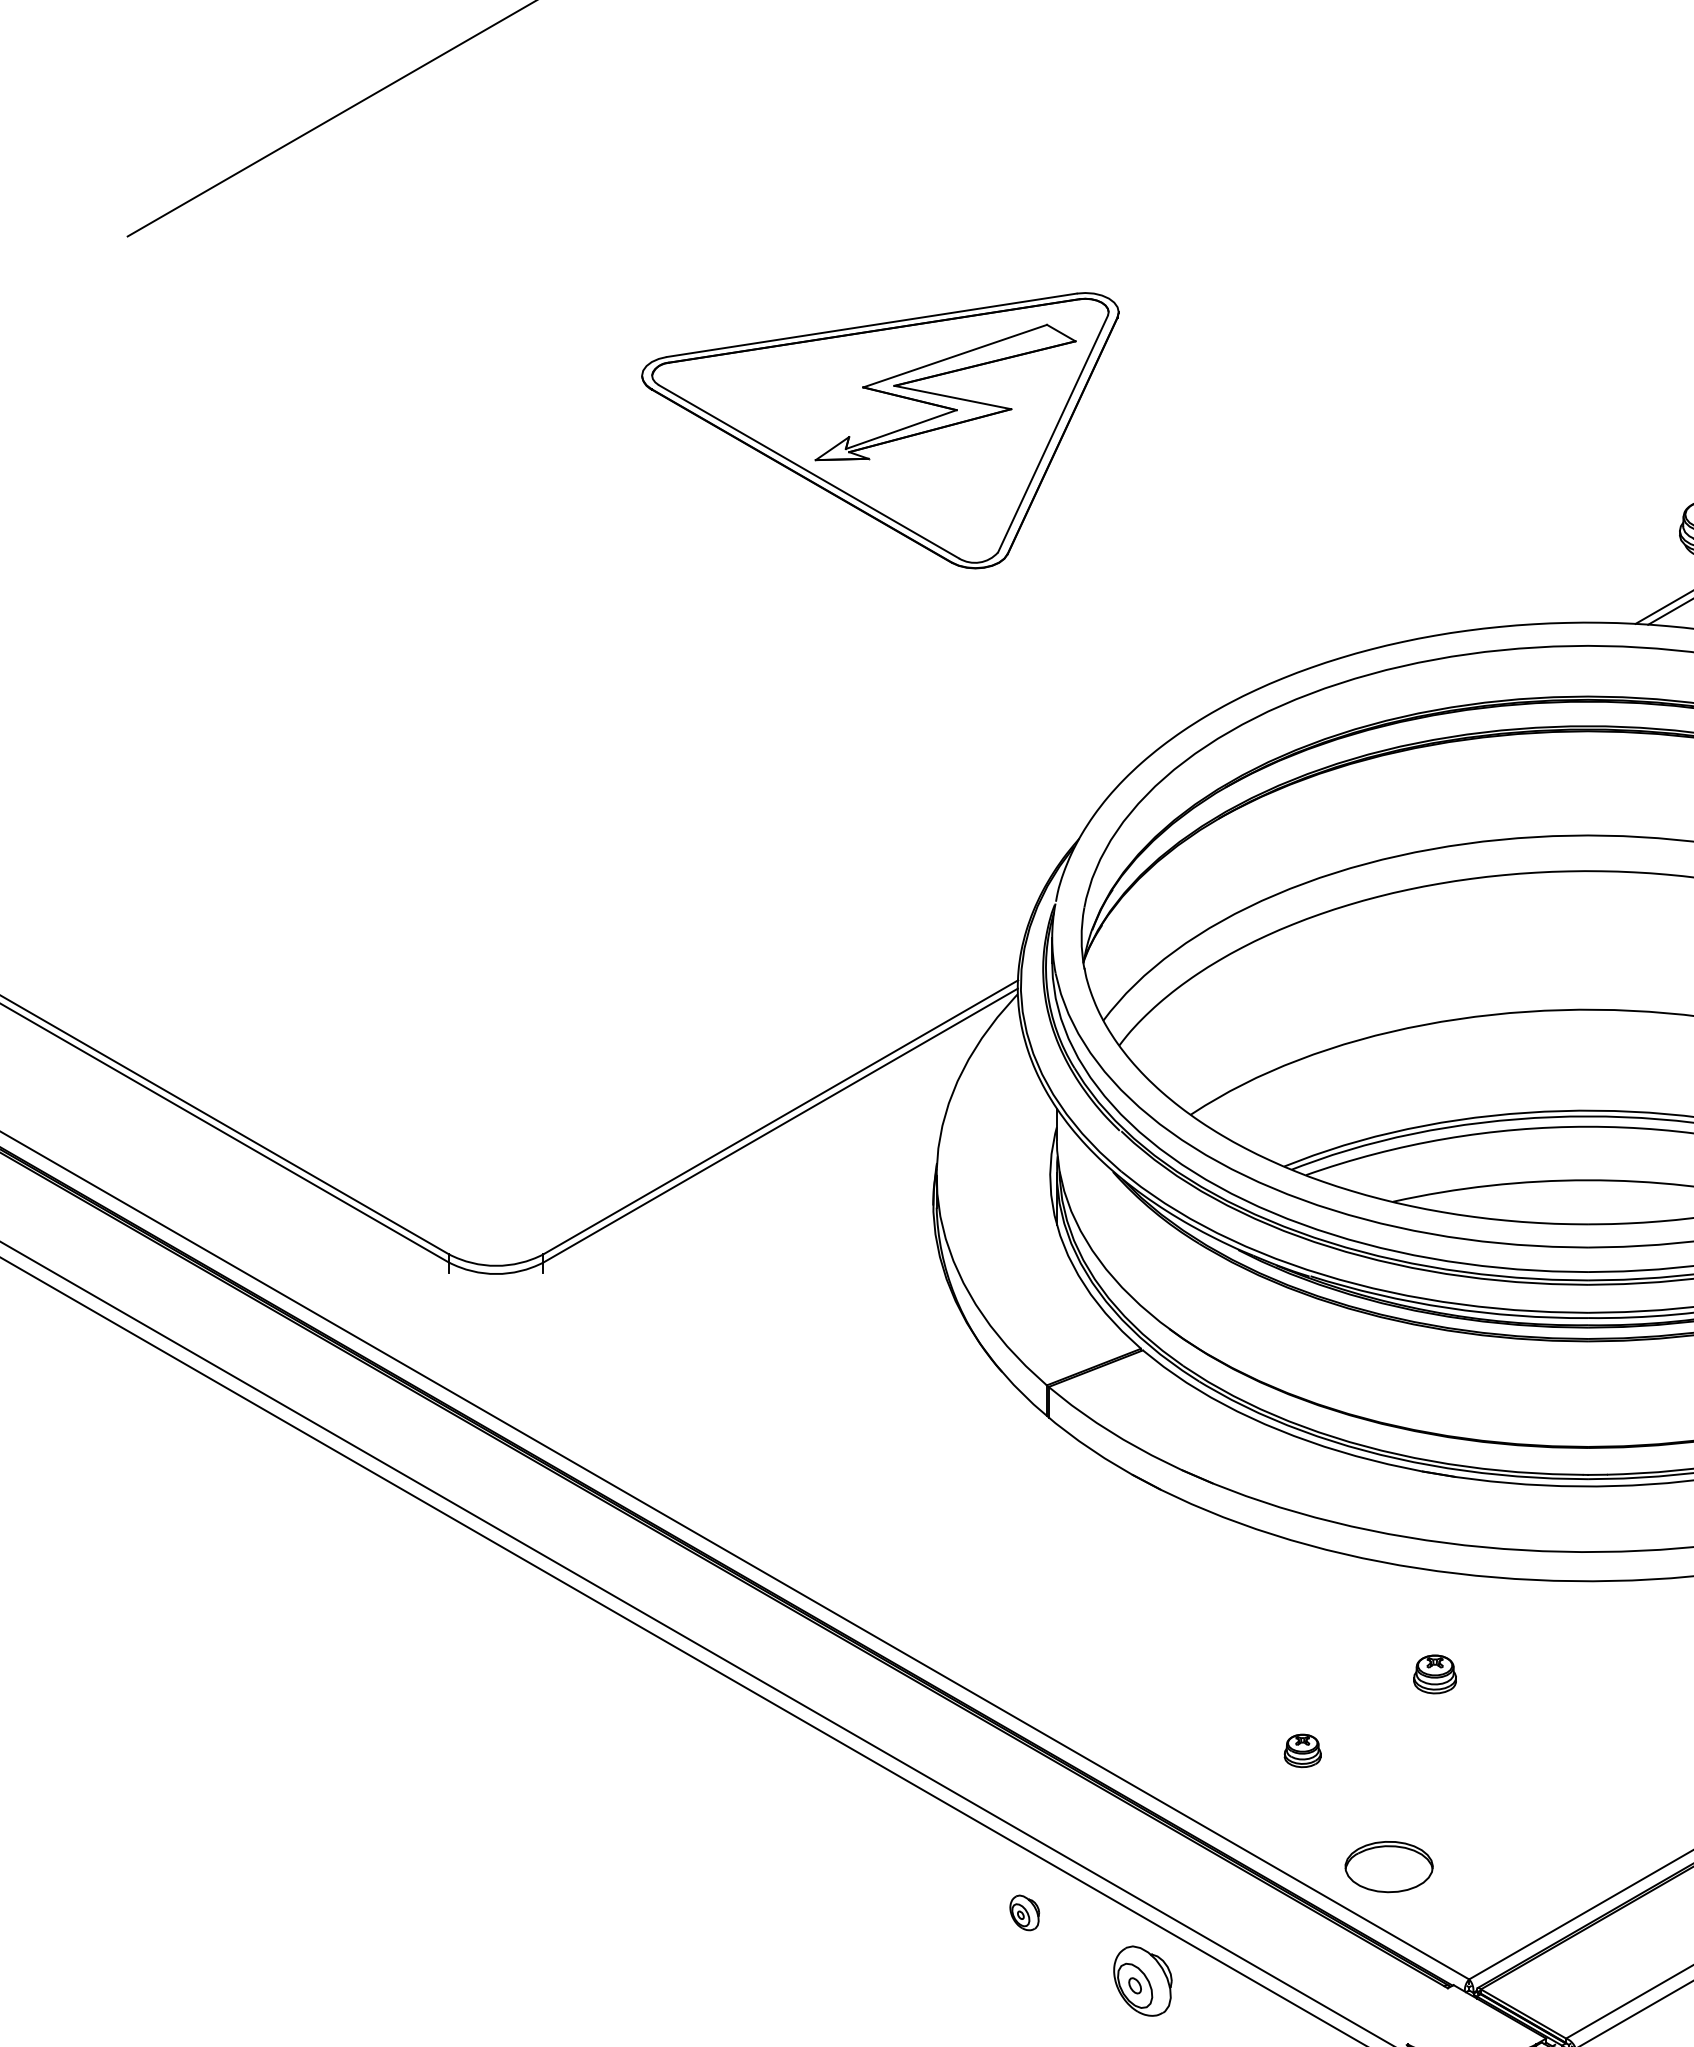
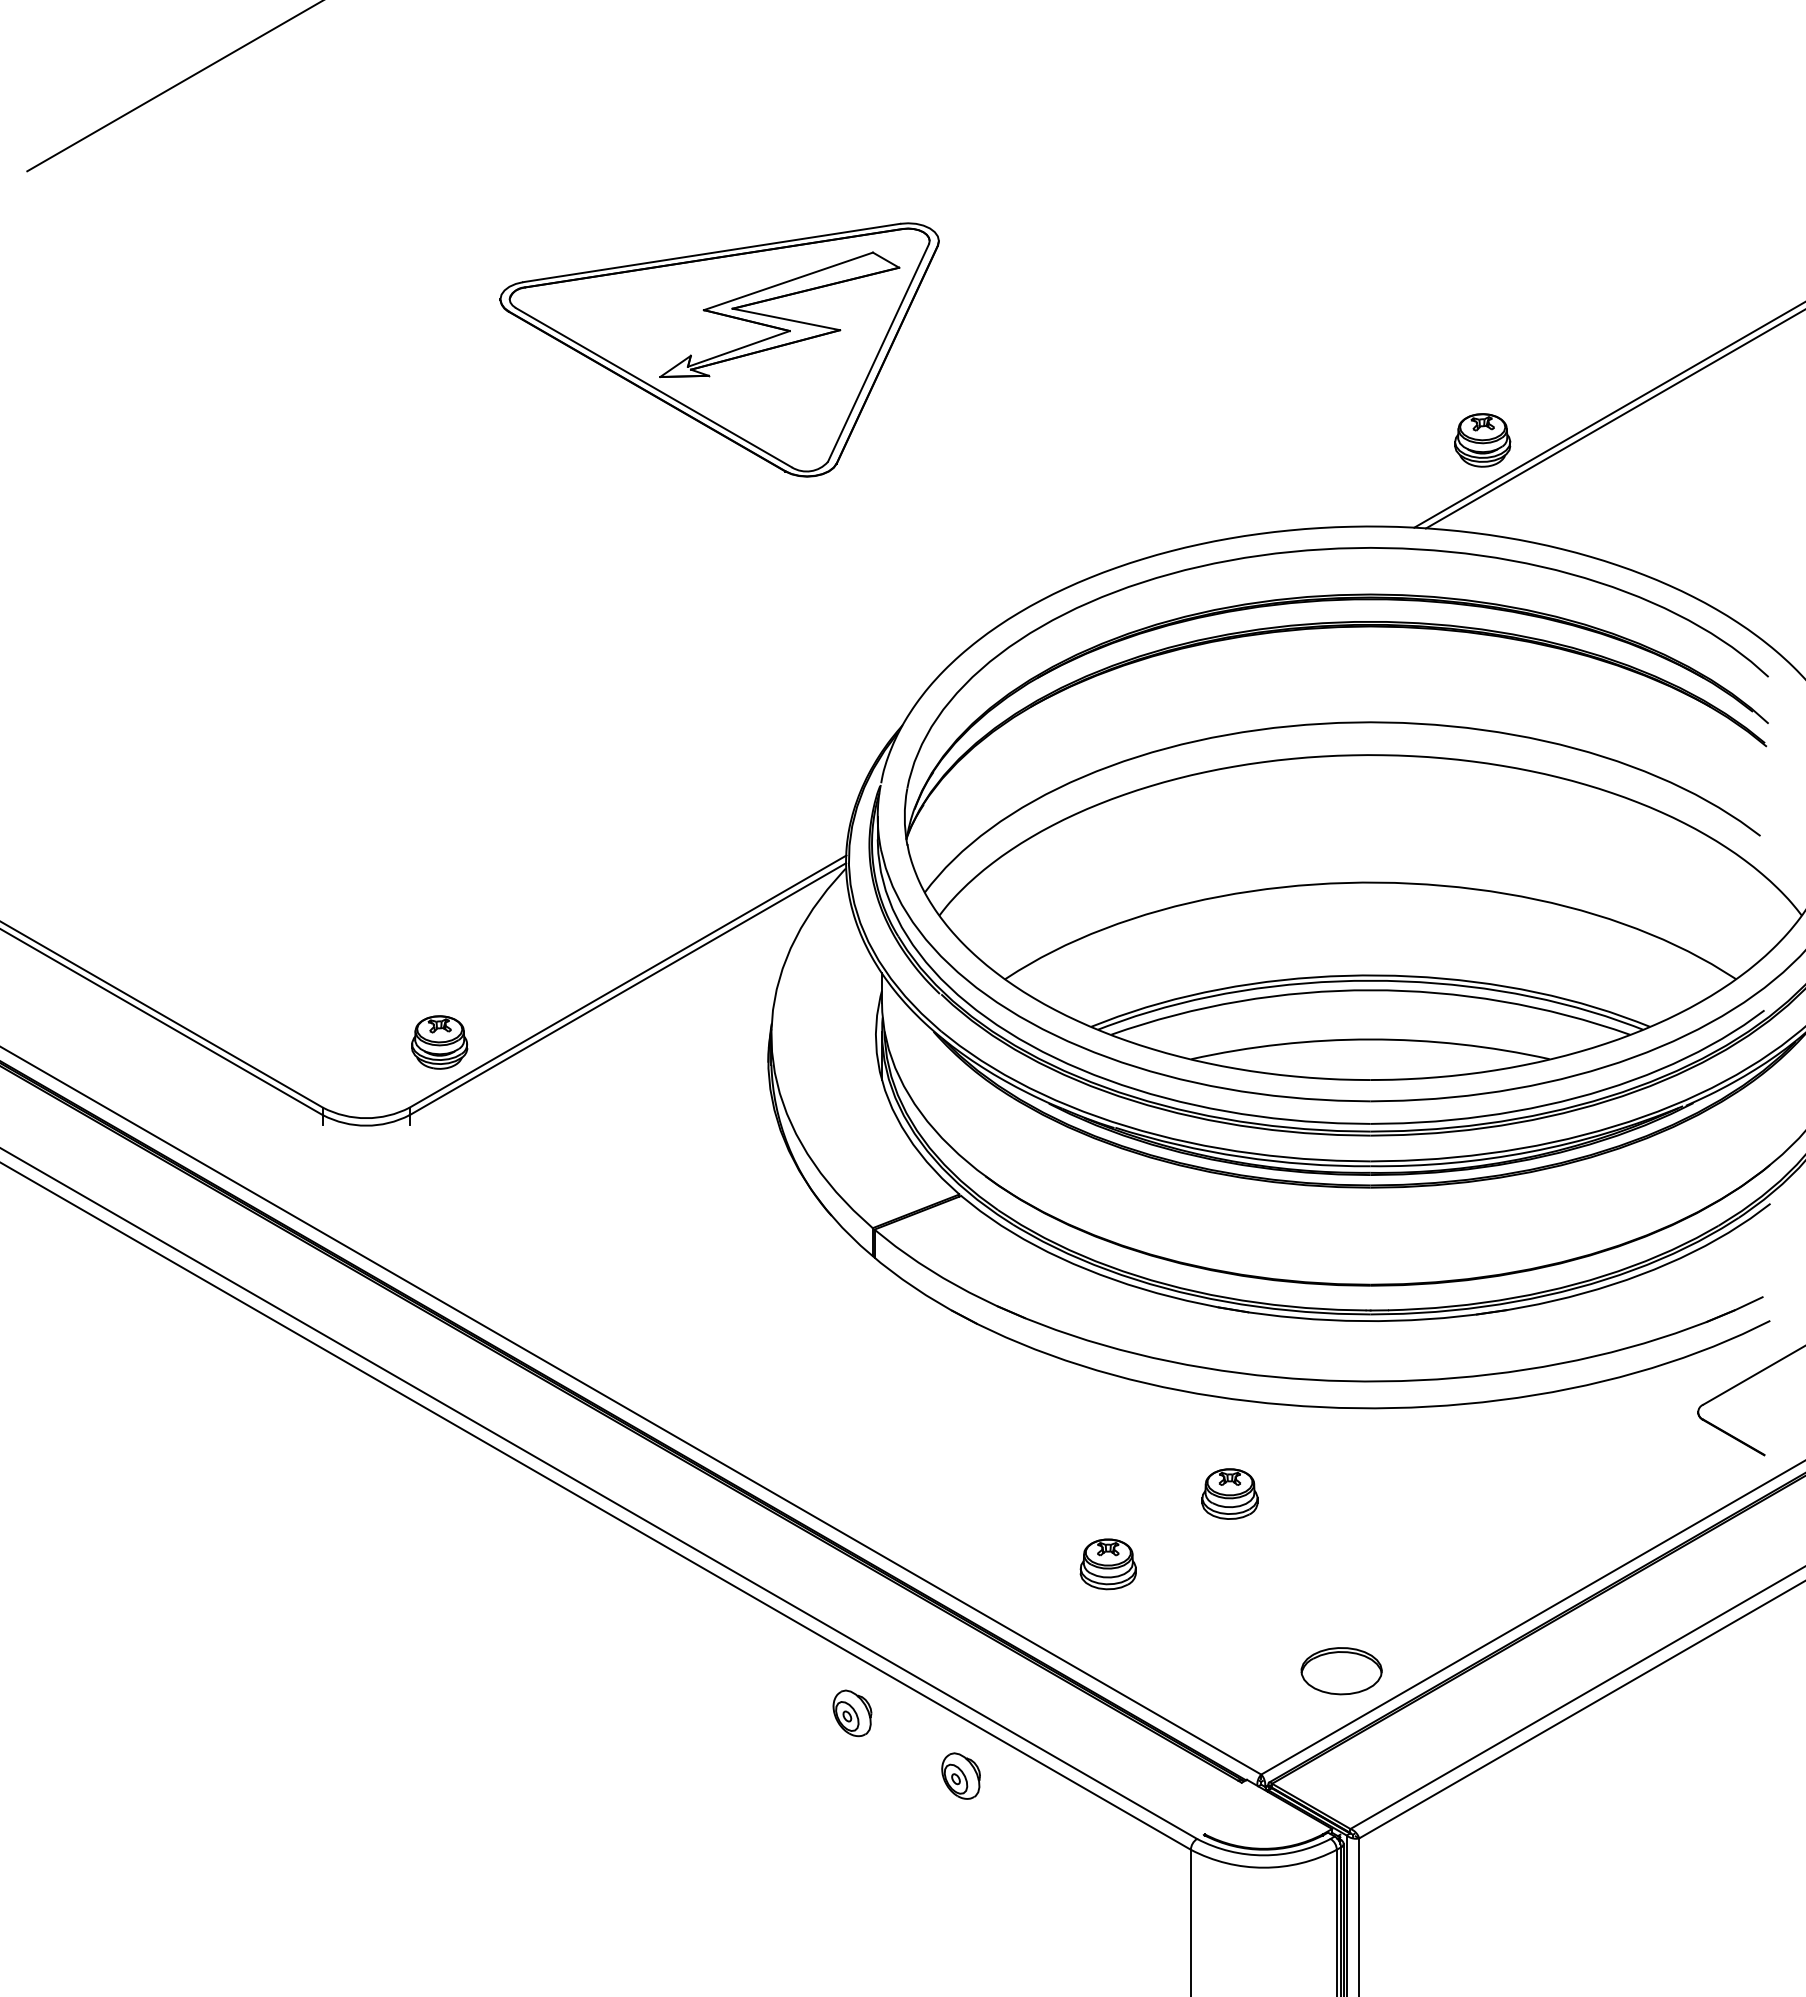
part: (575, 1183) -> (439, 1042), added
part: (1434, 1673) -> (1229, 1493), size x1.43
part: (1301, 1751) -> (1107, 1564), size x1.67
part: (1388, 1867) -> (1341, 1671), moved
part: (1024, 1913) -> (852, 1713), size x1.43
part: (1142, 1980) -> (960, 1775), size x0.71

